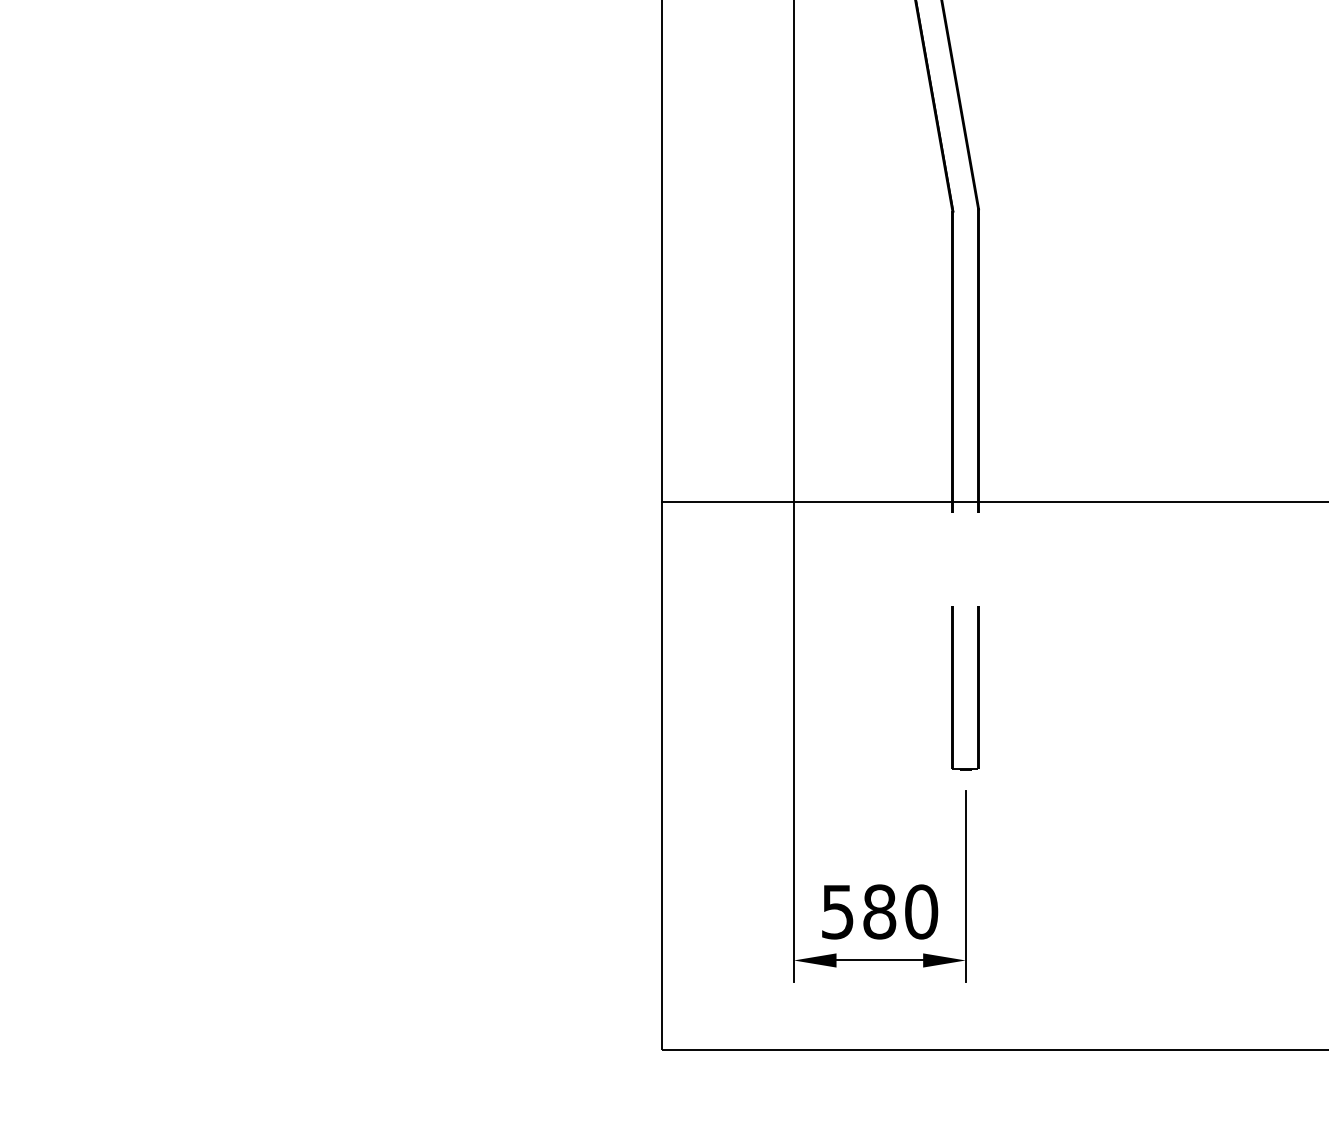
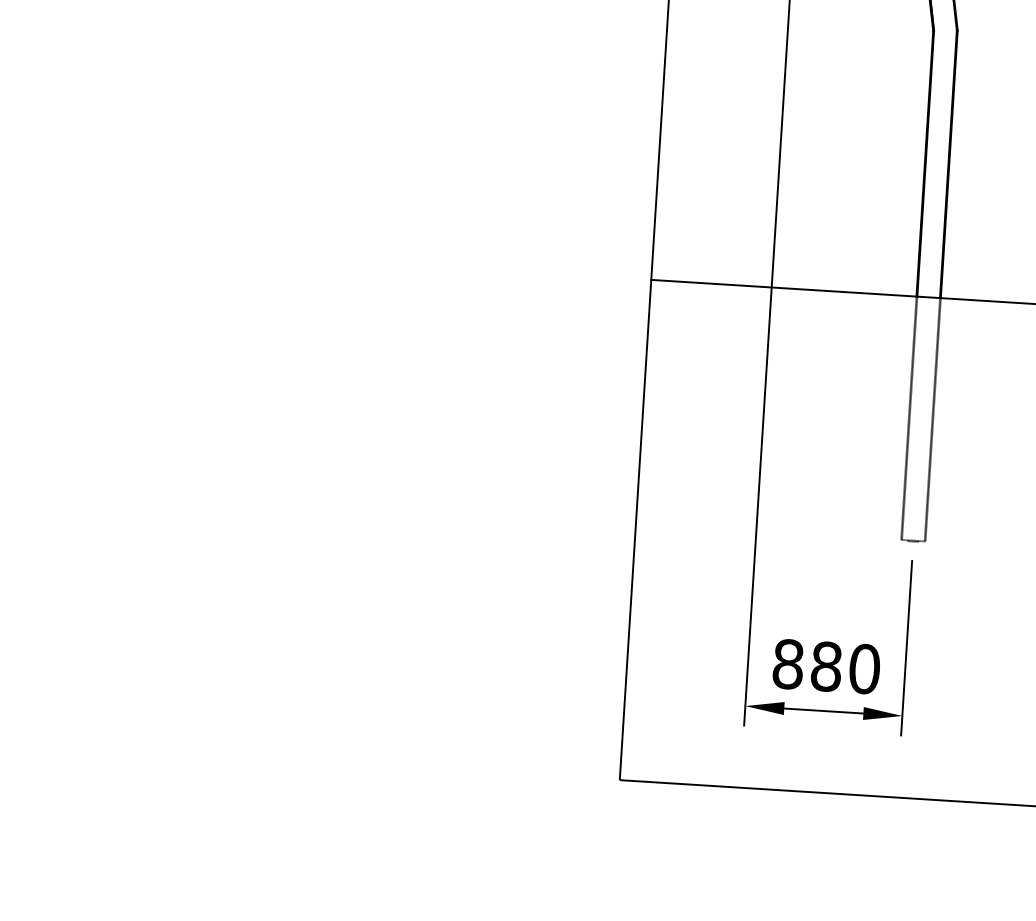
text: (837, 911) -> (787, 663), 580 -> 880

